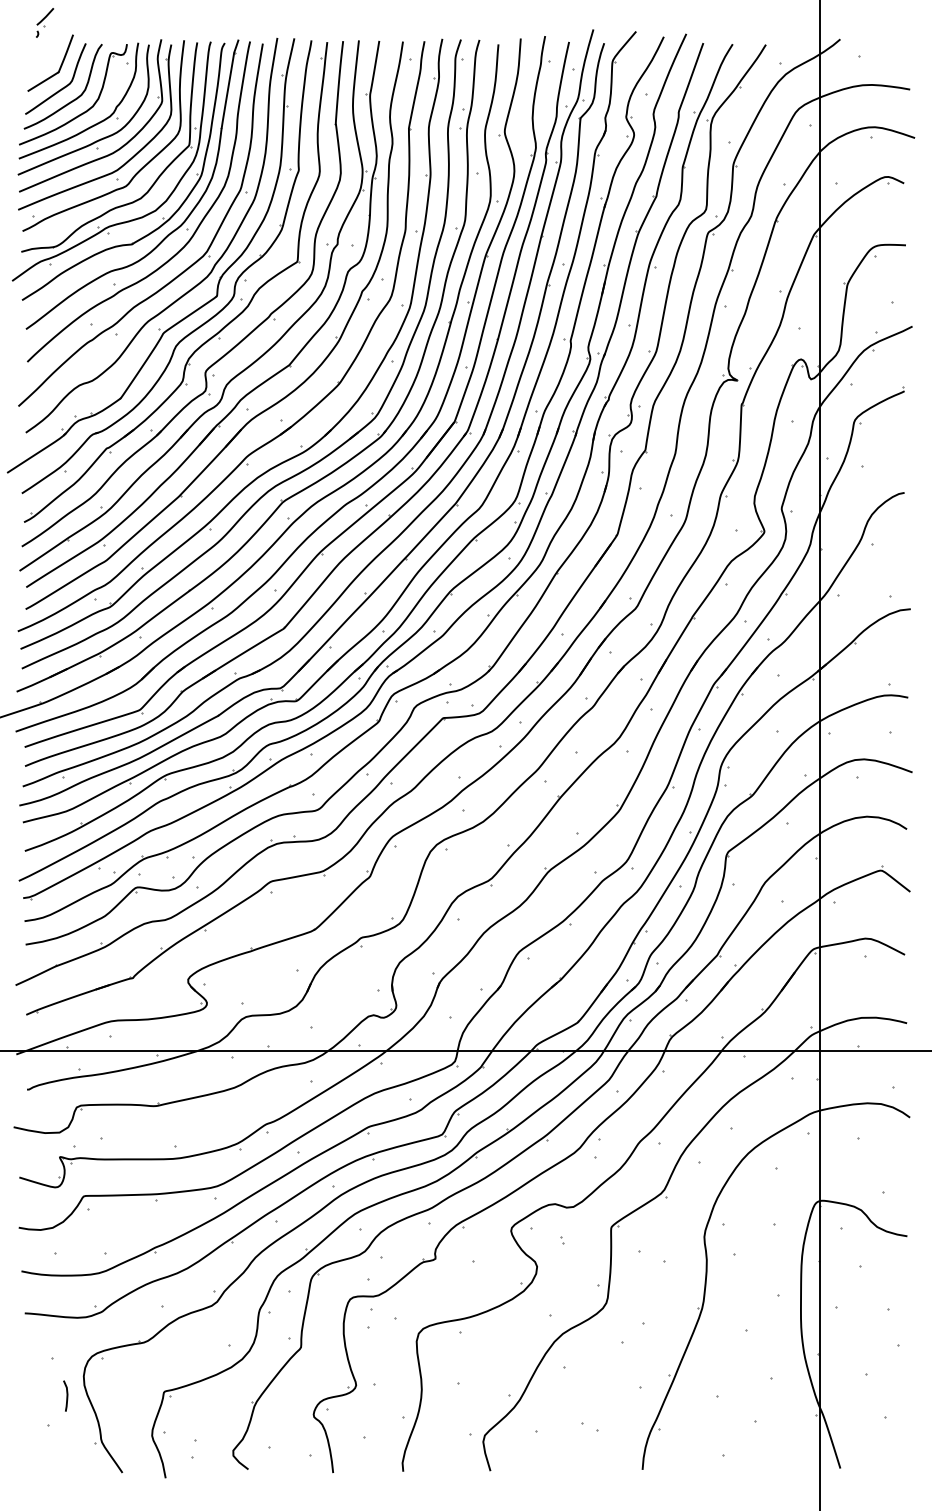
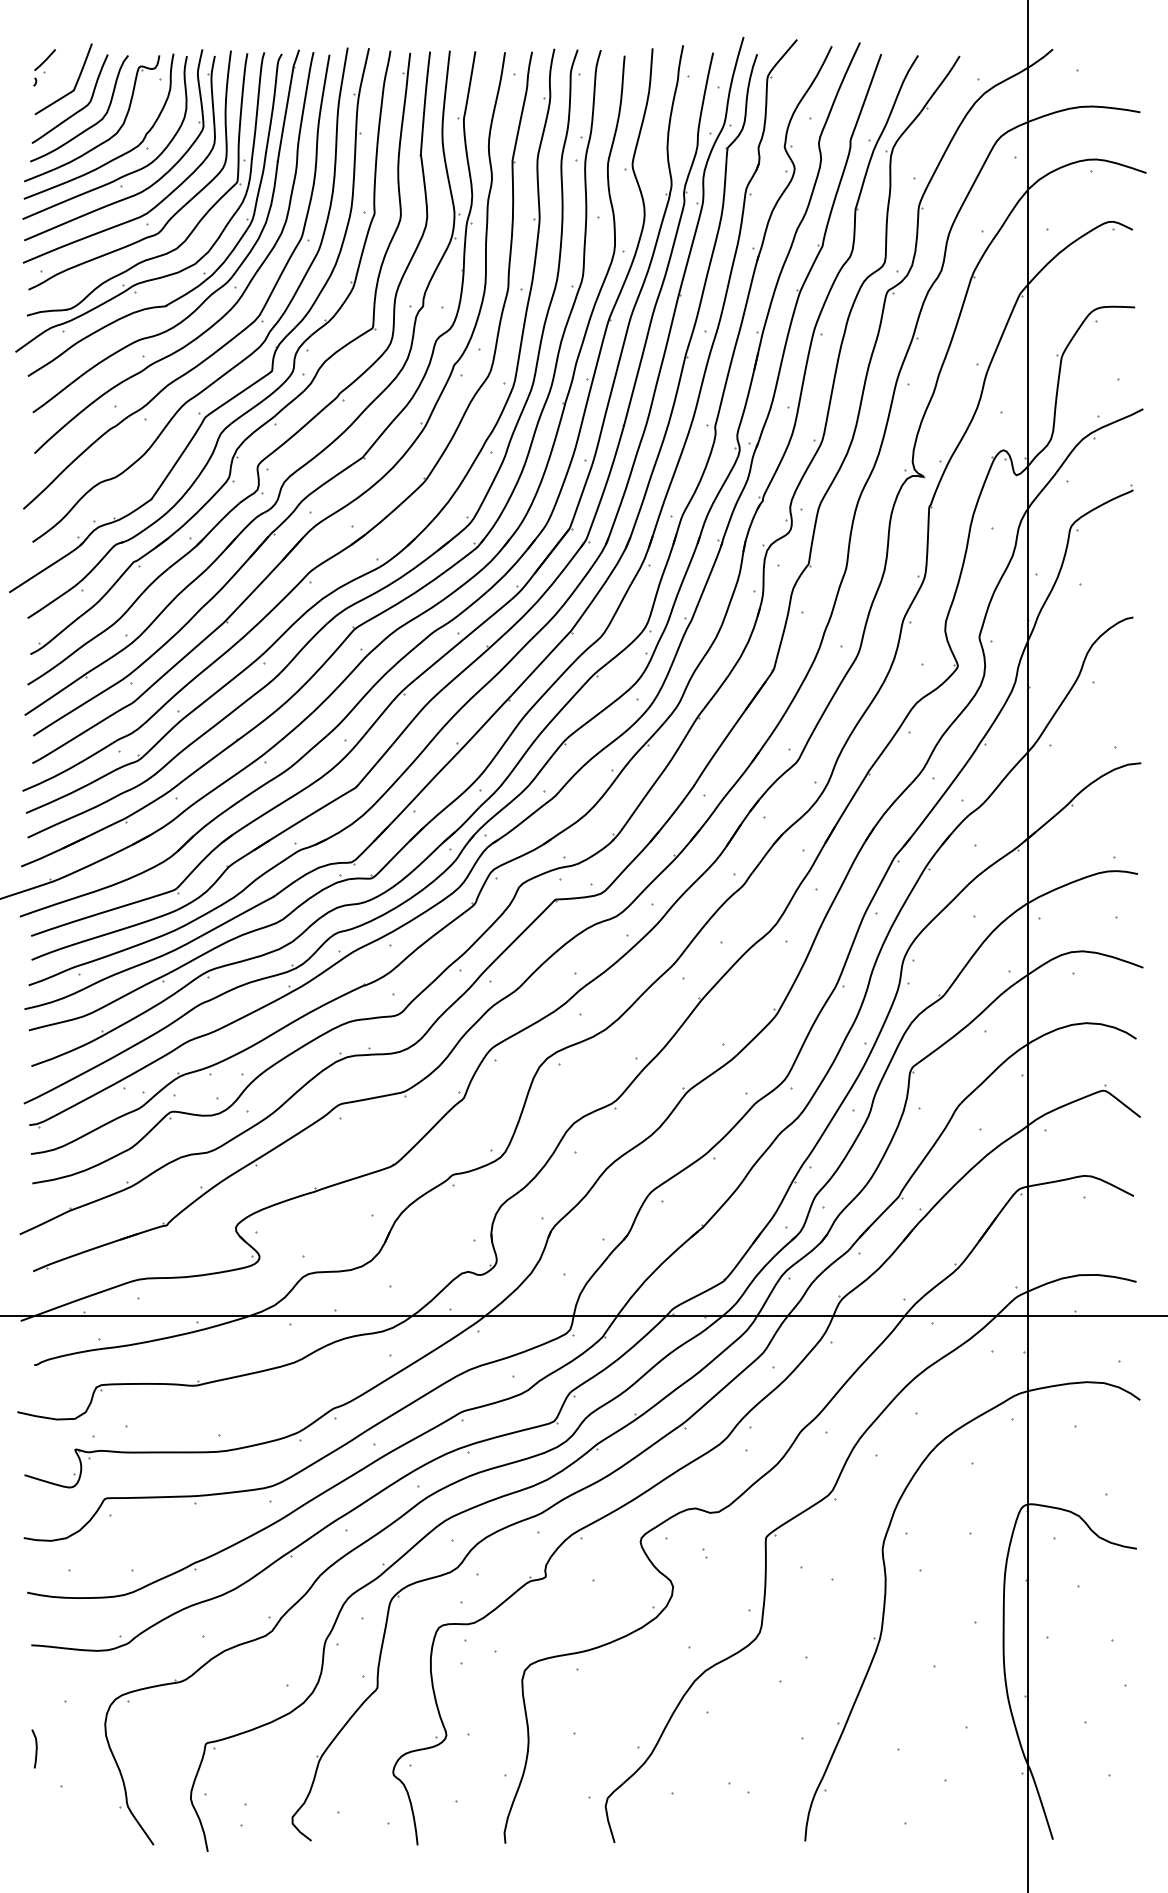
part: (44, 22) -> (44, 67), moved
curve: (66, 1395) -> (35, 1748), moved

